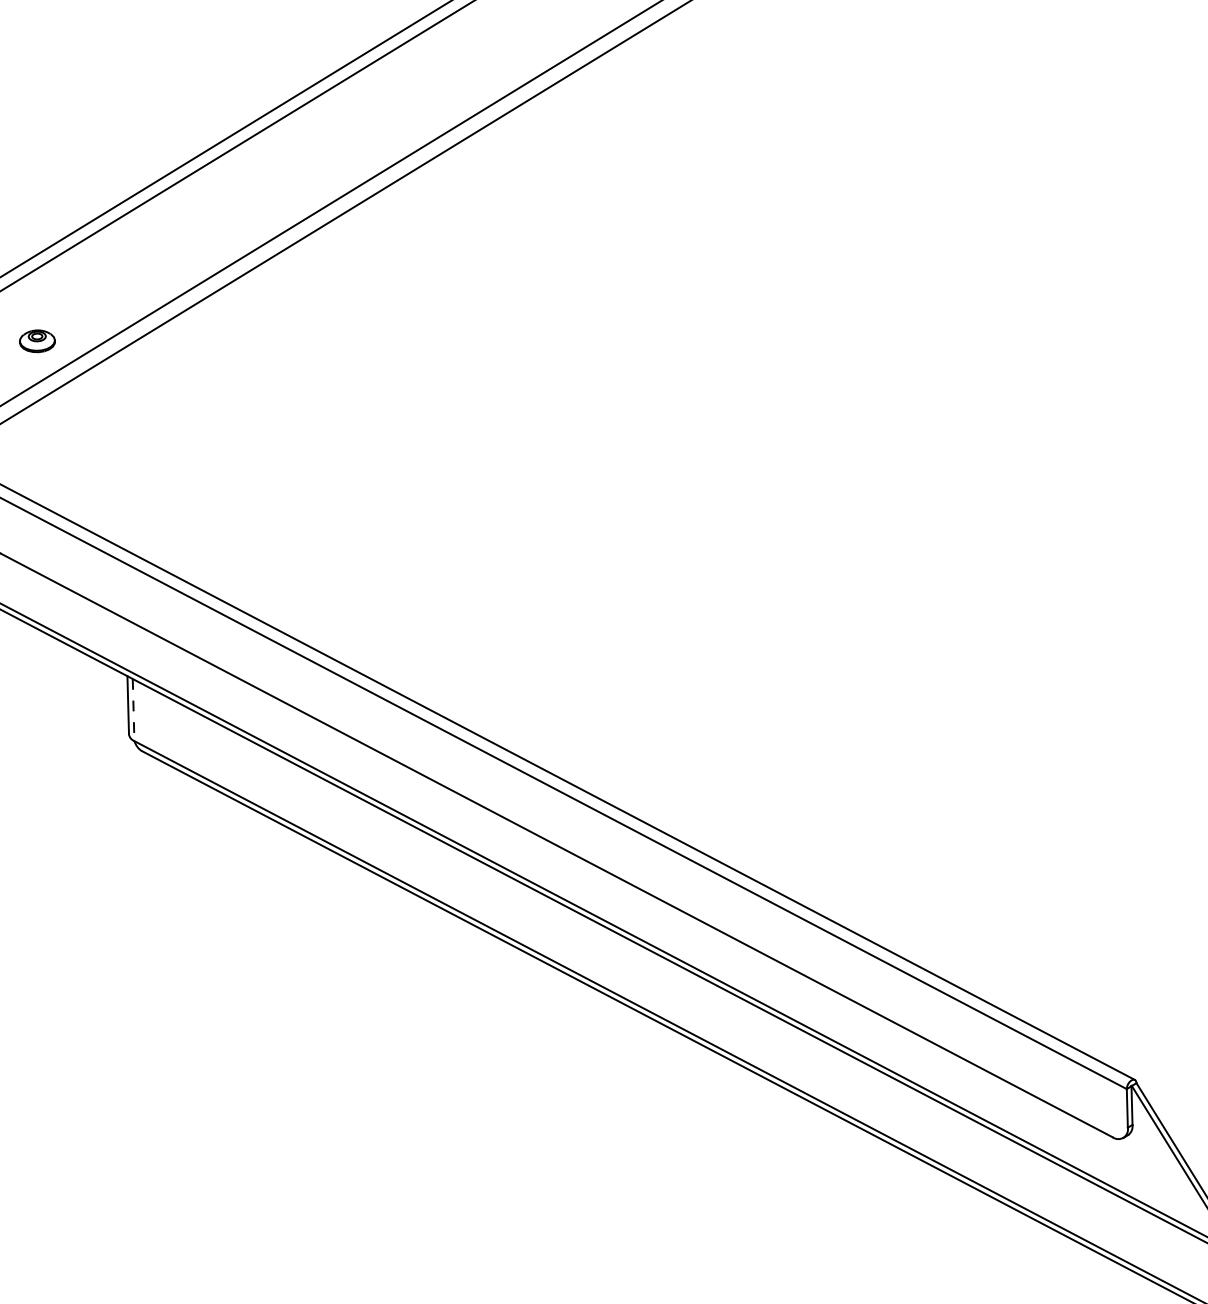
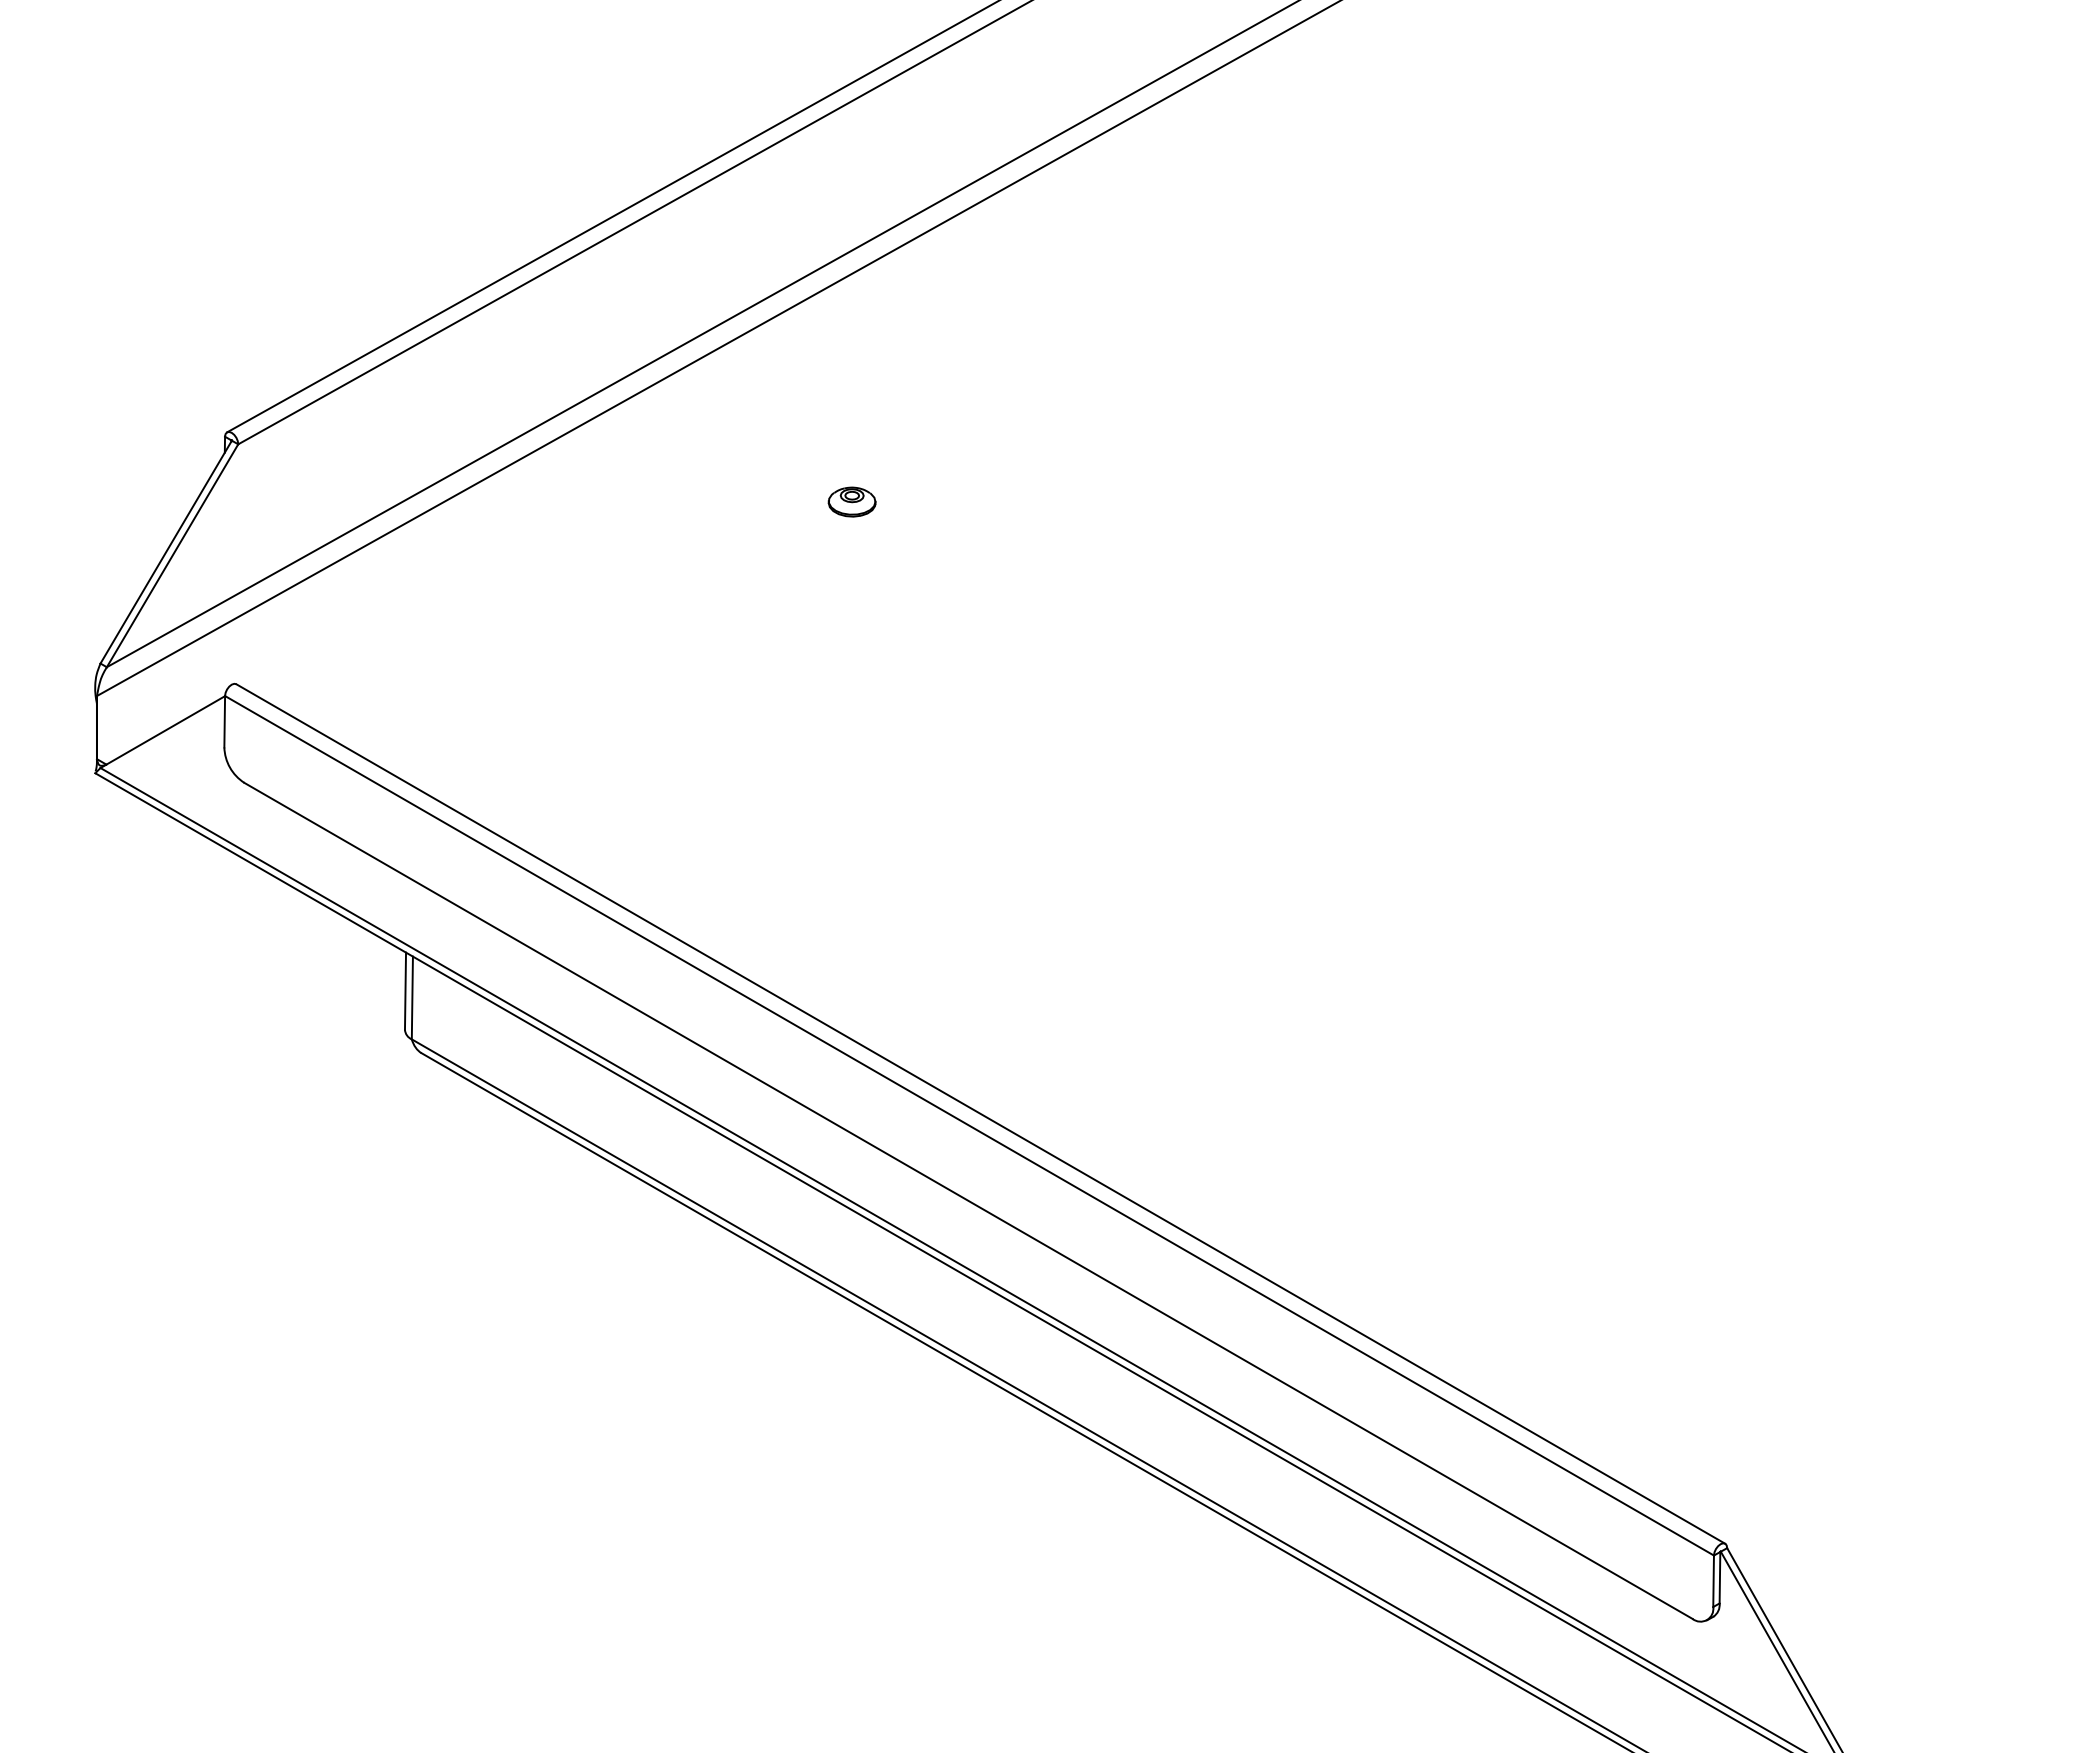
part: (36, 340) -> (851, 501), moved
line: (133, 710) -> (412, 998), dashed -> solid

